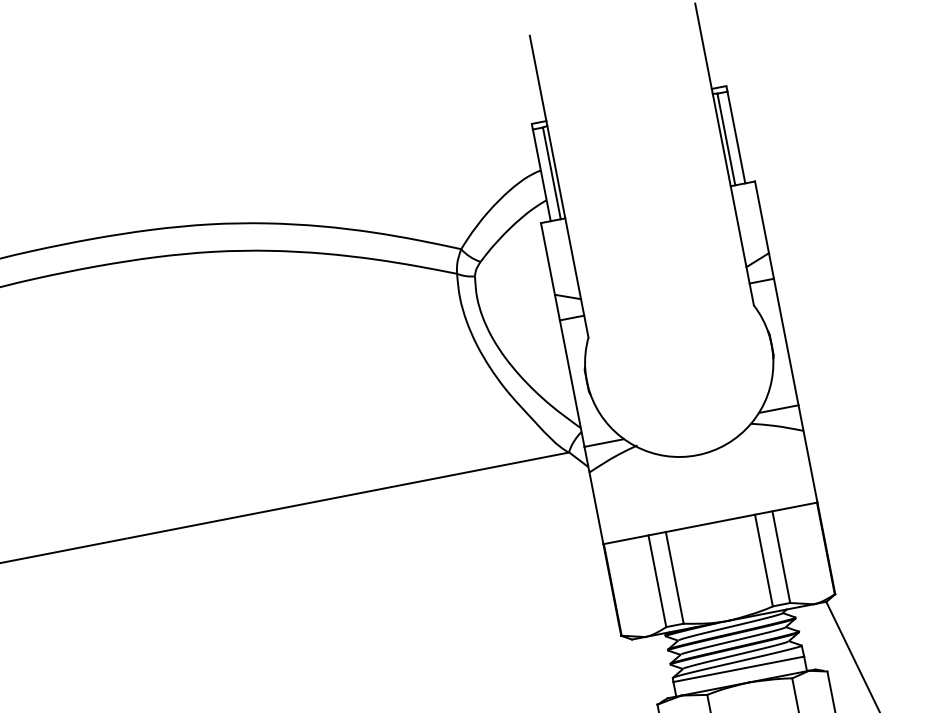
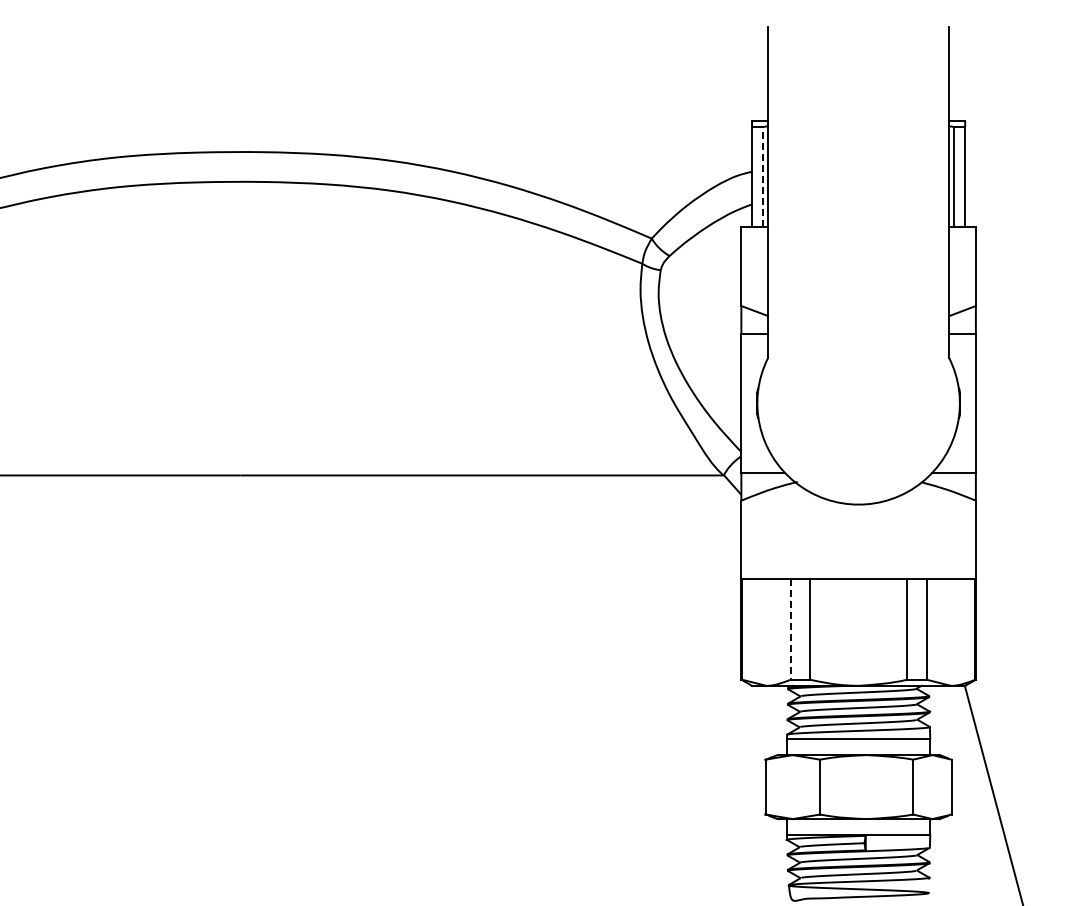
line: (552, 172) -> (763, 176), solid -> dashed
line: (657, 581) -> (790, 629), solid -> dashed

